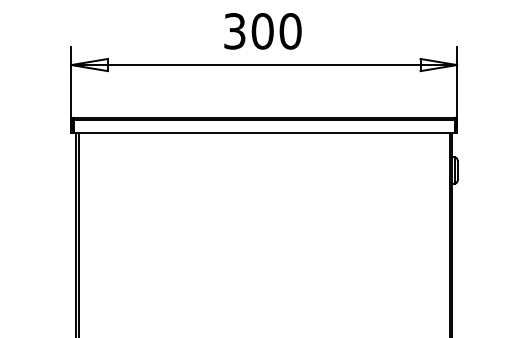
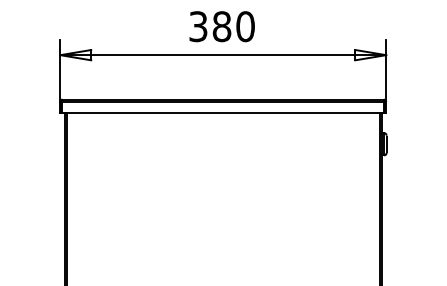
text: (262, 31) -> (221, 26), 300 -> 380

